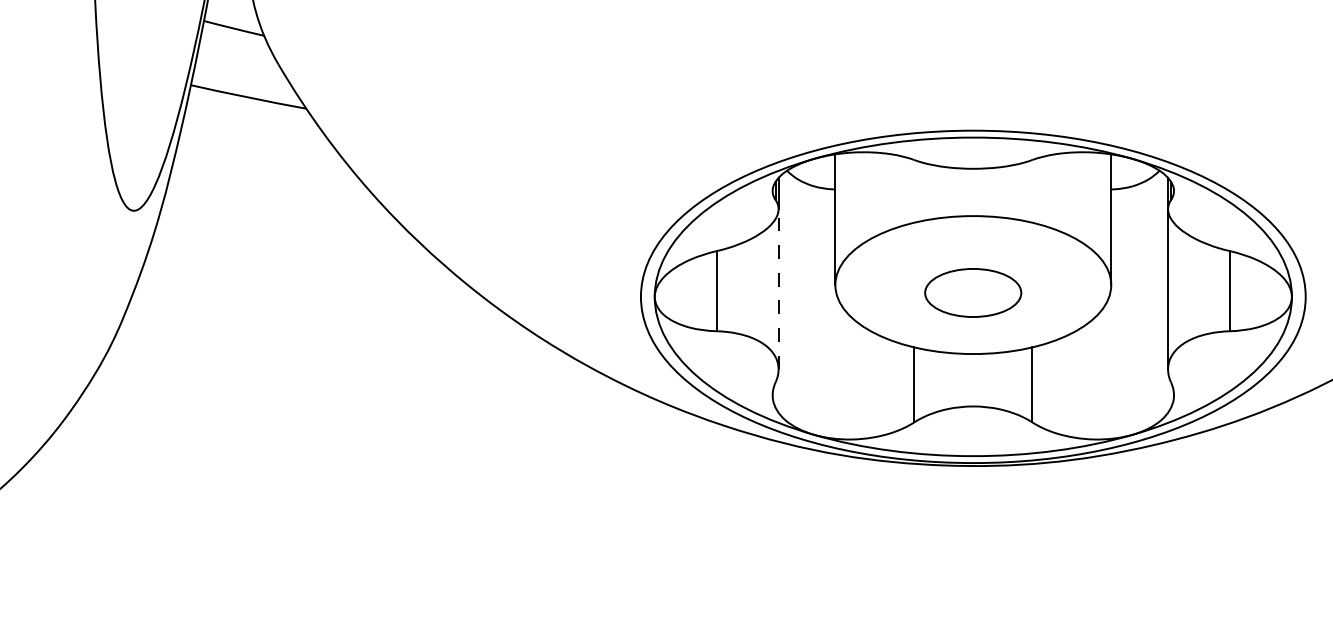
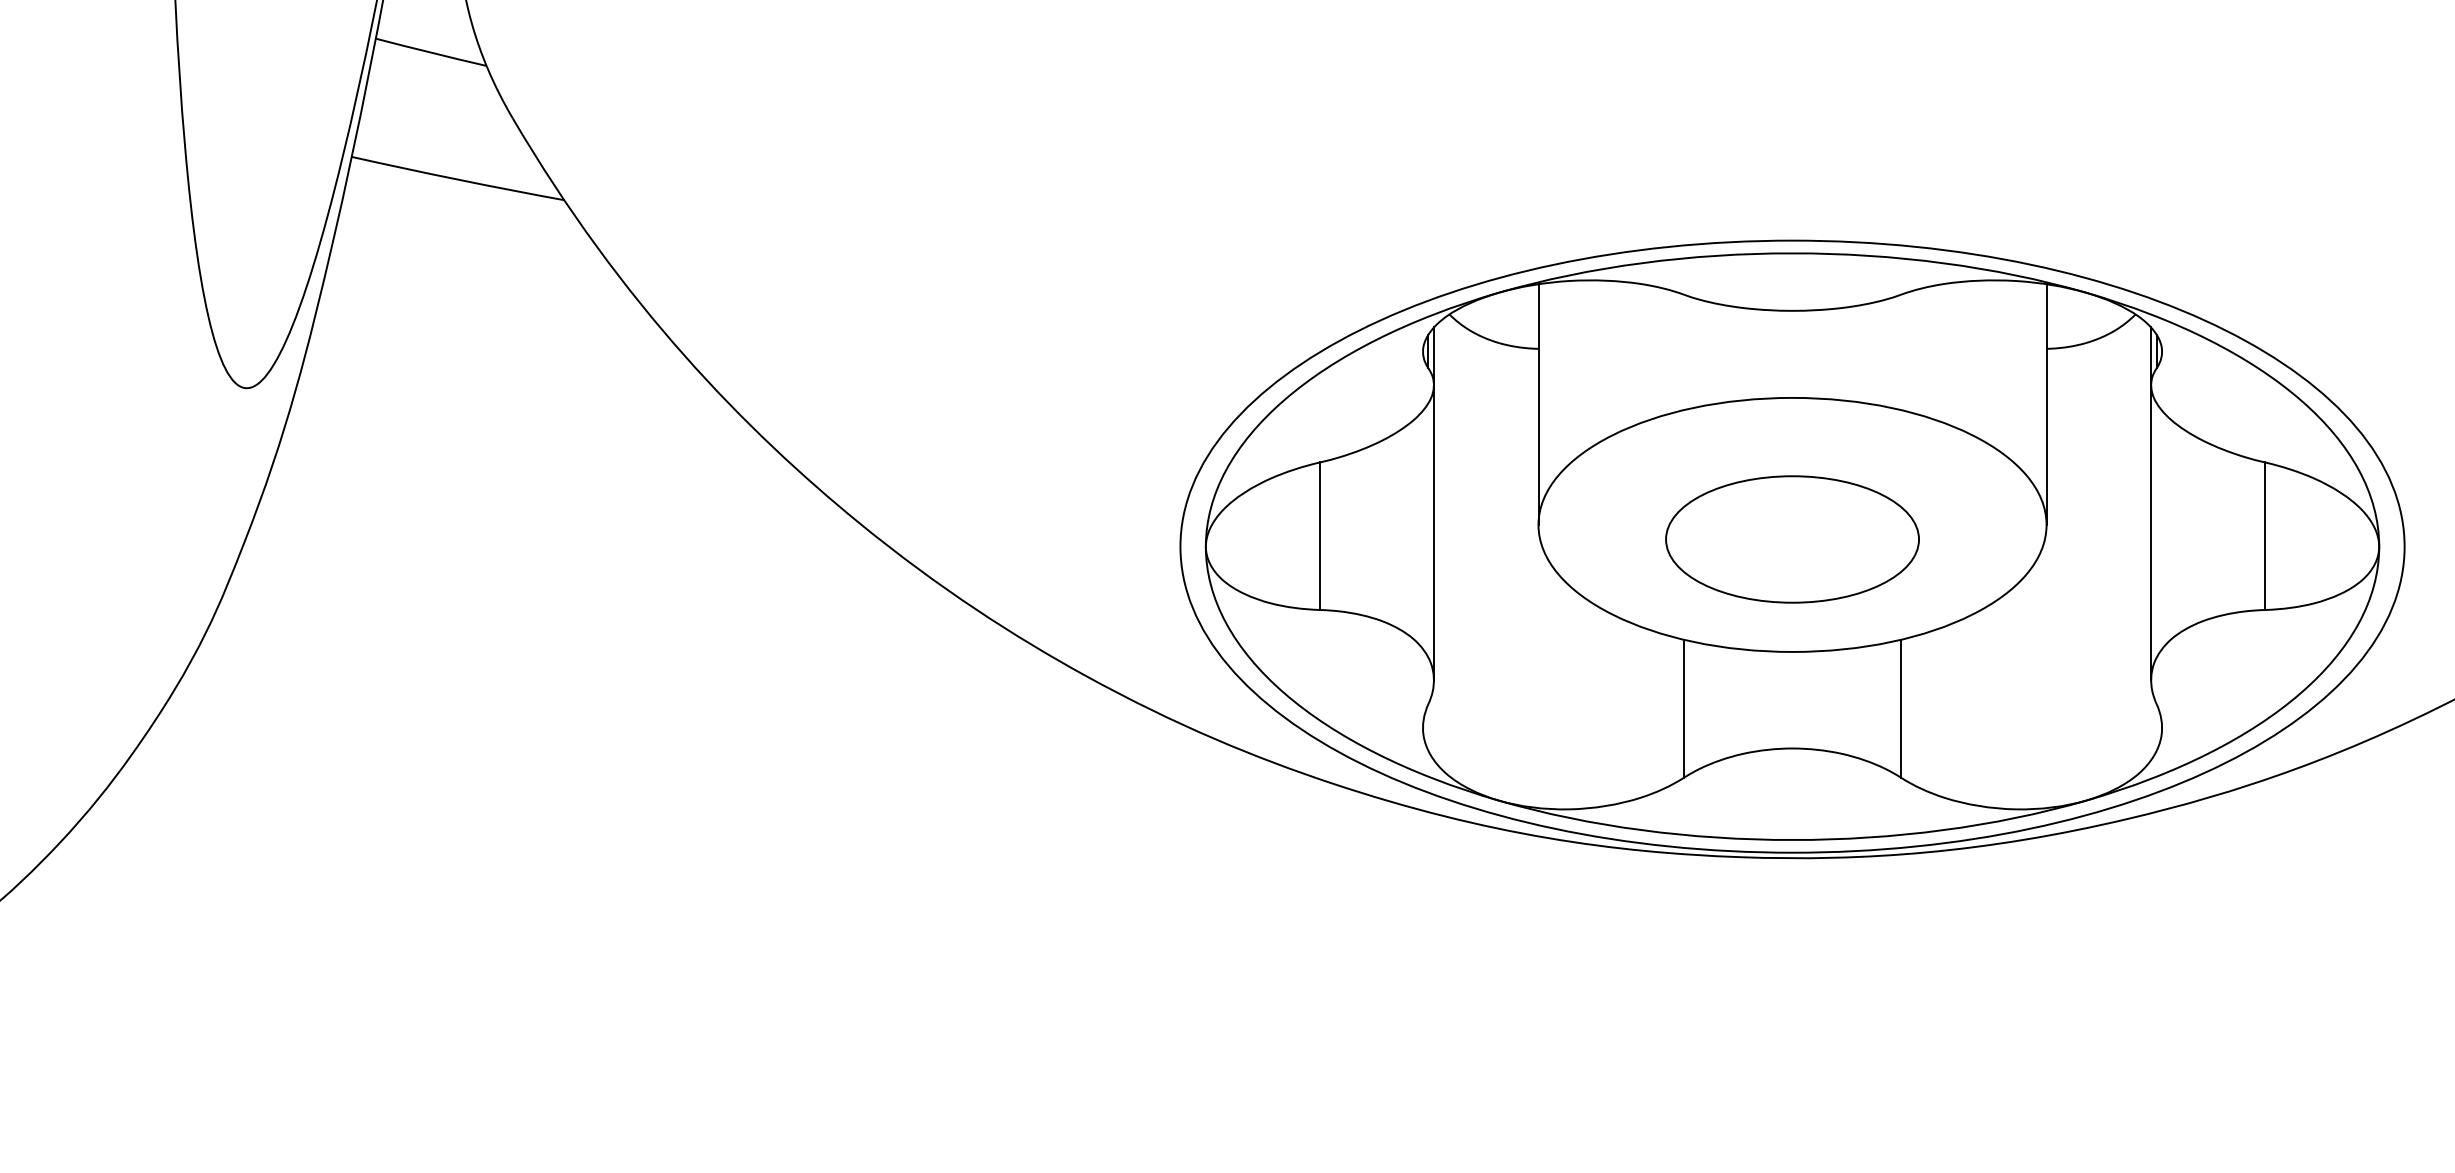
line: (778, 288) -> (1433, 531), dashed -> solid
part: (972, 292) -> (1790, 538), size x1.43

